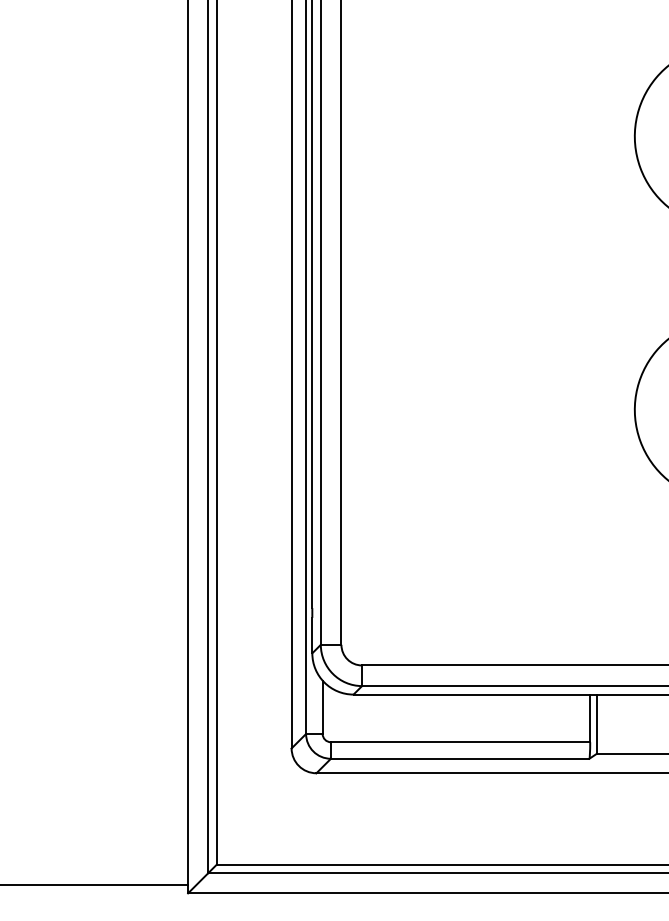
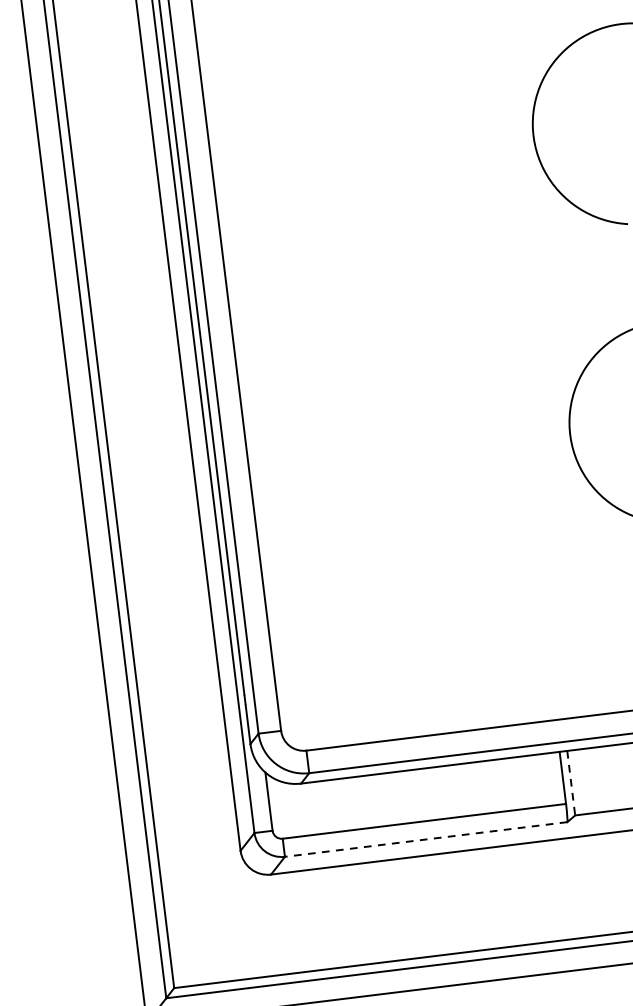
line: (597, 724) -> (571, 783), solid -> dashed
line: (459, 758) -> (425, 839), solid -> dashed

